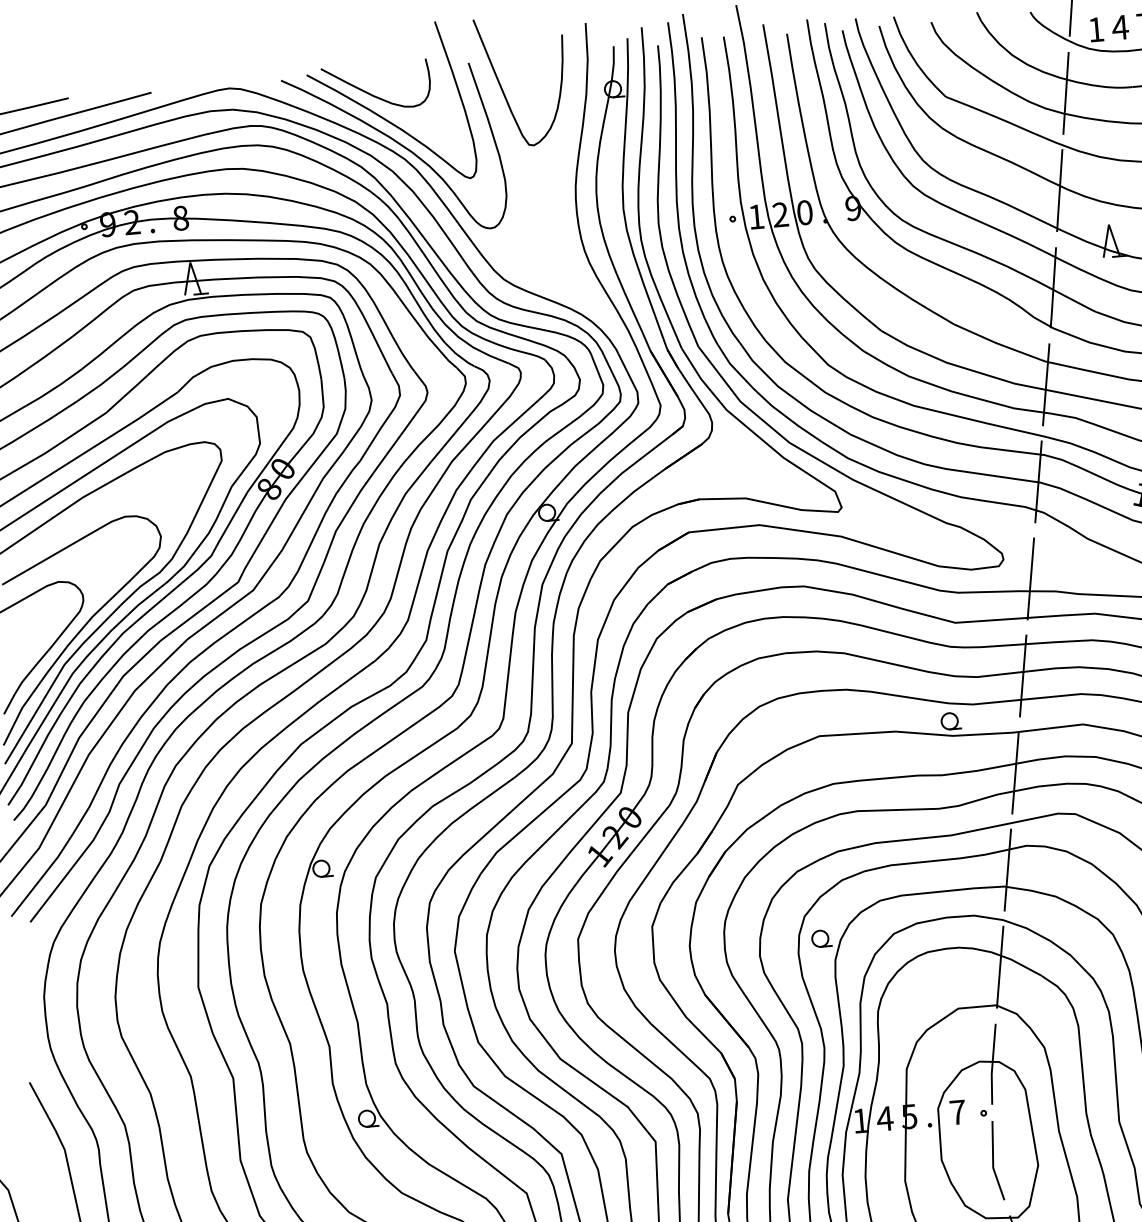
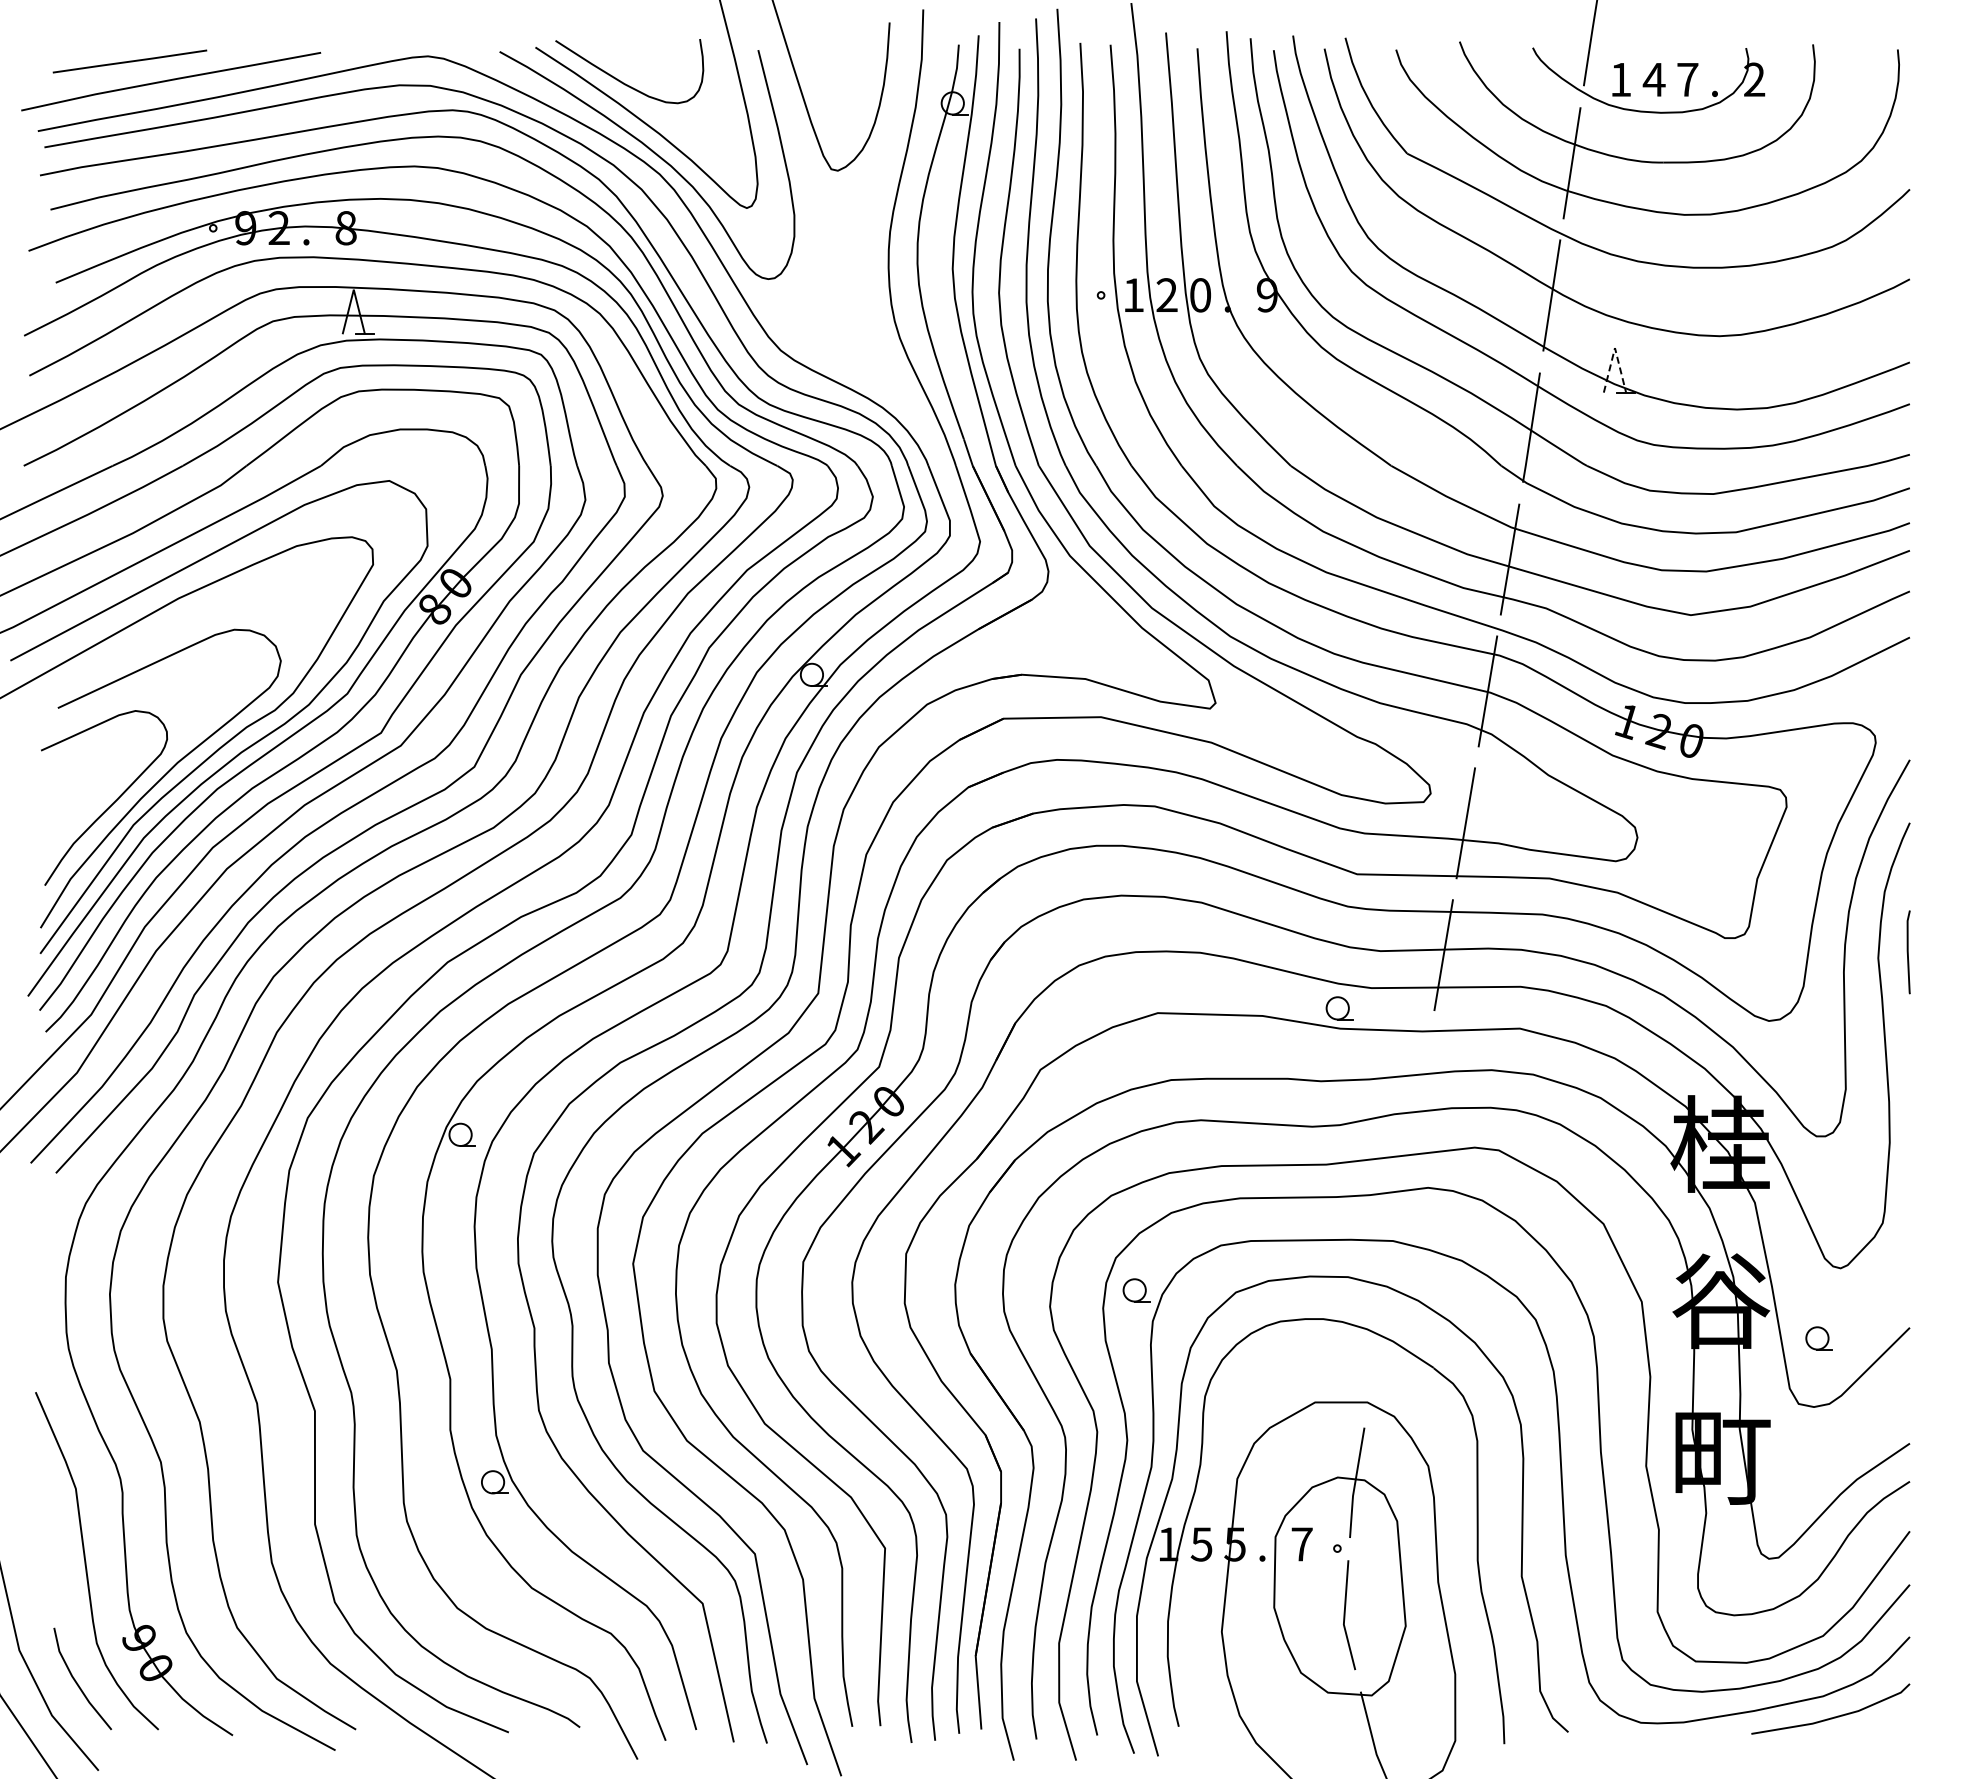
line: (1108, 225) -> (1614, 348), solid -> dashed
line: (1015, 772) -> (1421, 1086), removed
line: (1007, 869) -> (1399, 1218), removed
line: (1000, 966) -> (1377, 1350), removed
text: (884, 1118) -> (1201, 1544), 4 -> 5

